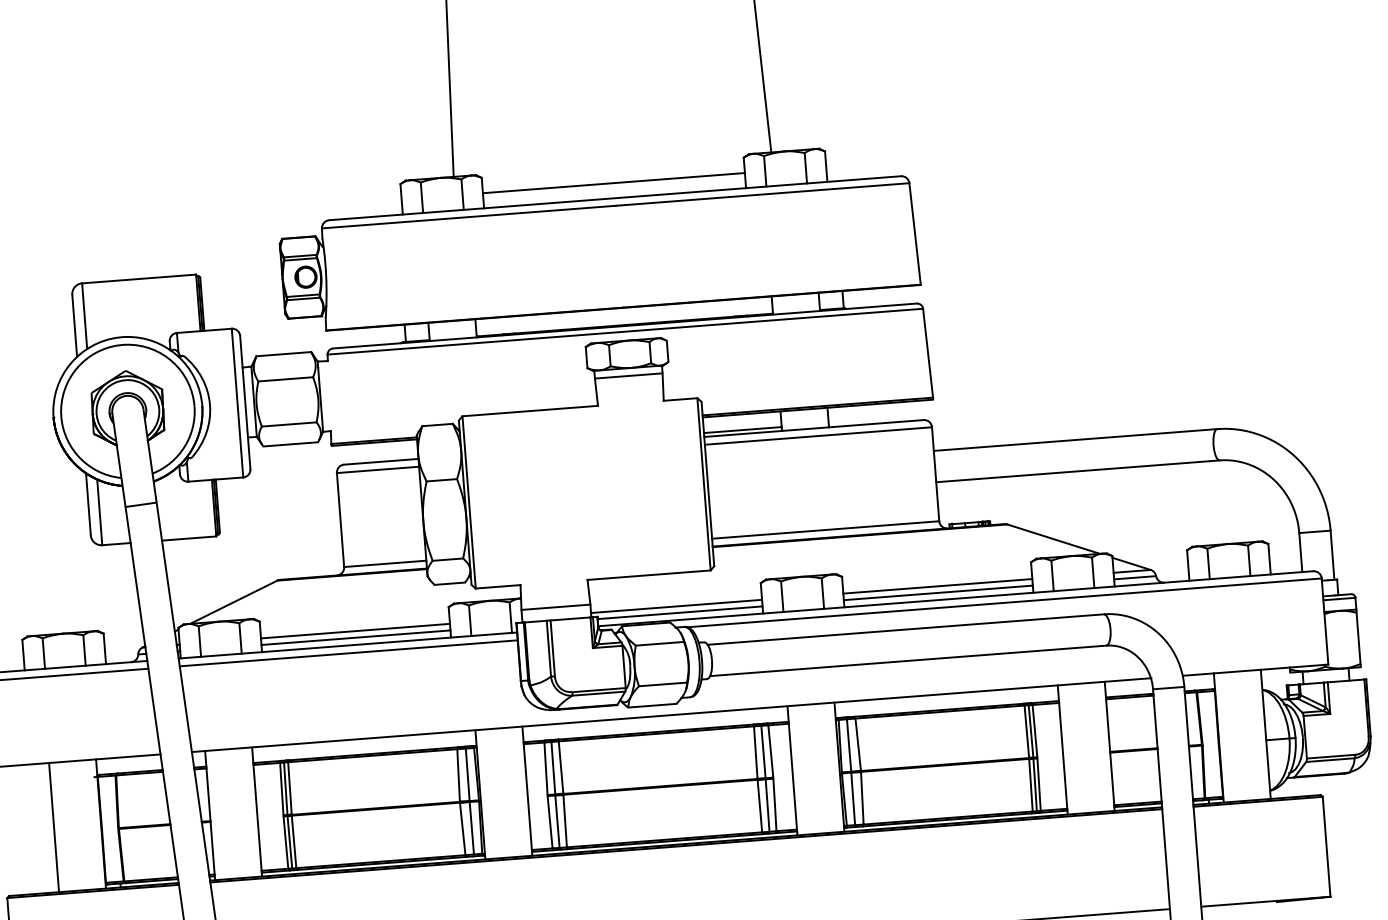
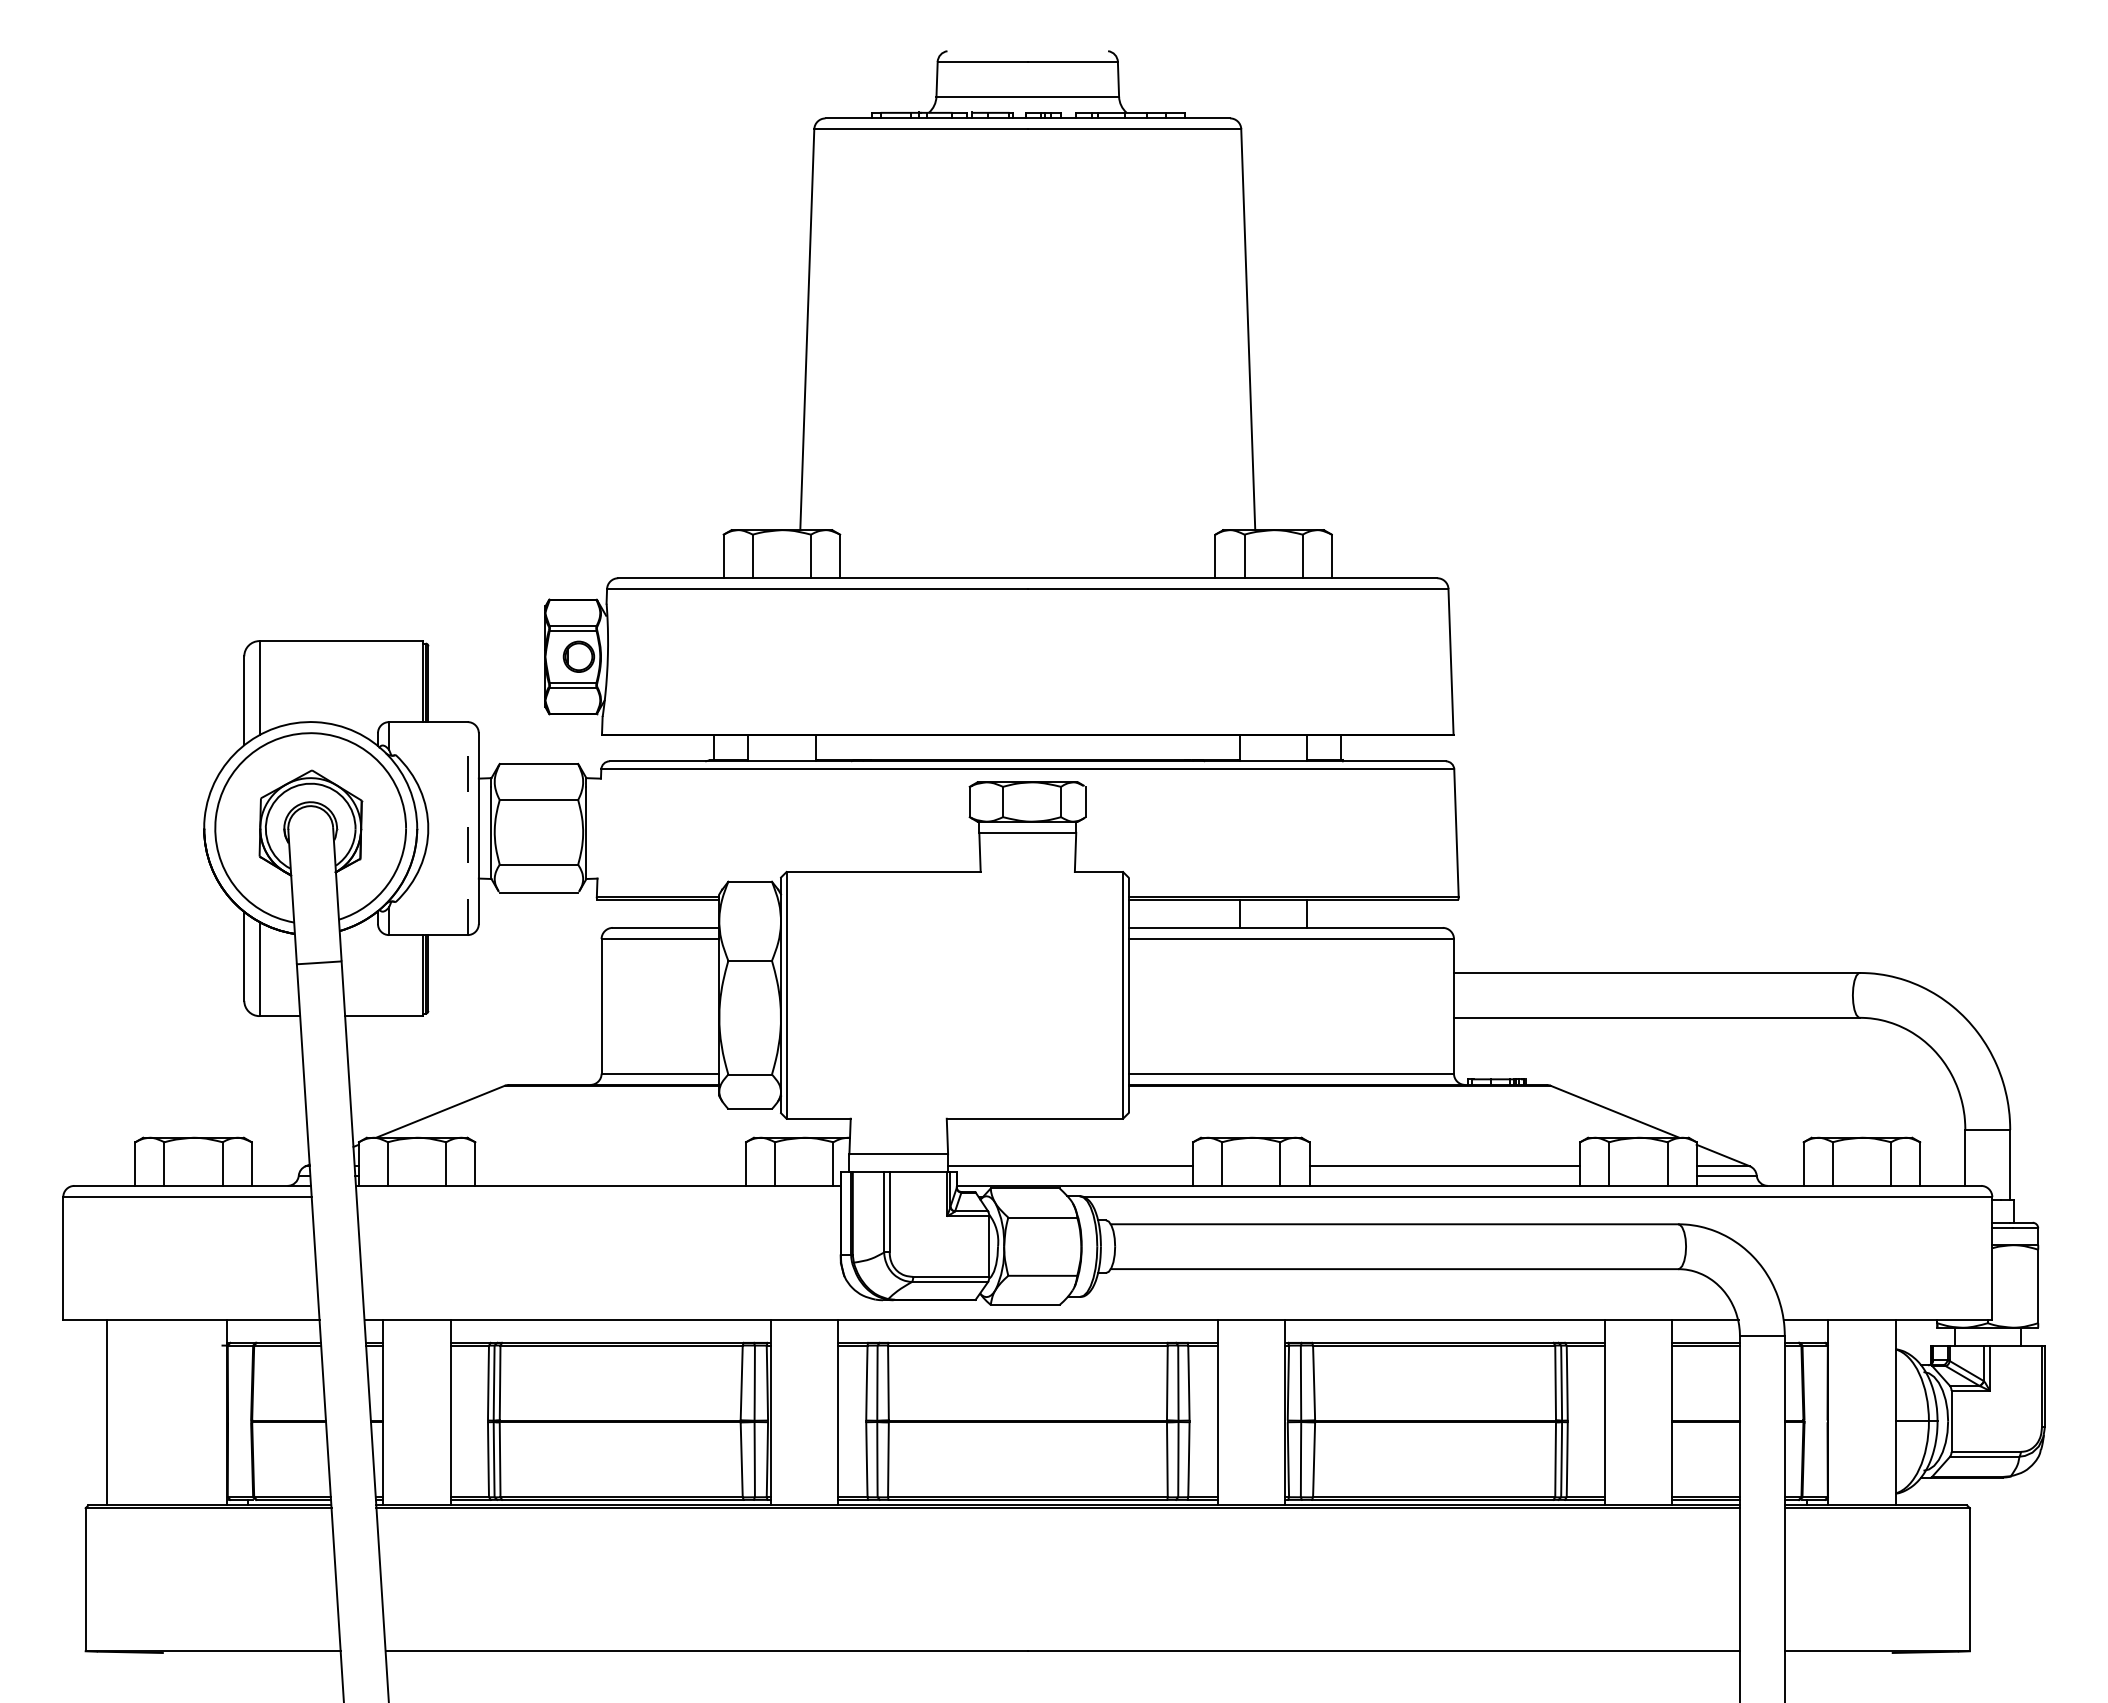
line: (613, 183) -> (1027, 556), removed
line: (237, 403) -> (467, 828), solid -> dashed
line: (742, 430) -> (1183, 922), removed
line: (938, 592) -> (1444, 1175), removed
line: (679, 612) -> (1074, 1175), removed
line: (355, 631) -> (610, 1166), removed
line: (355, 637) -> (610, 1175), removed
line: (348, 653) -> (598, 1197), removed
line: (53, 827) -> (106, 1412), moved

